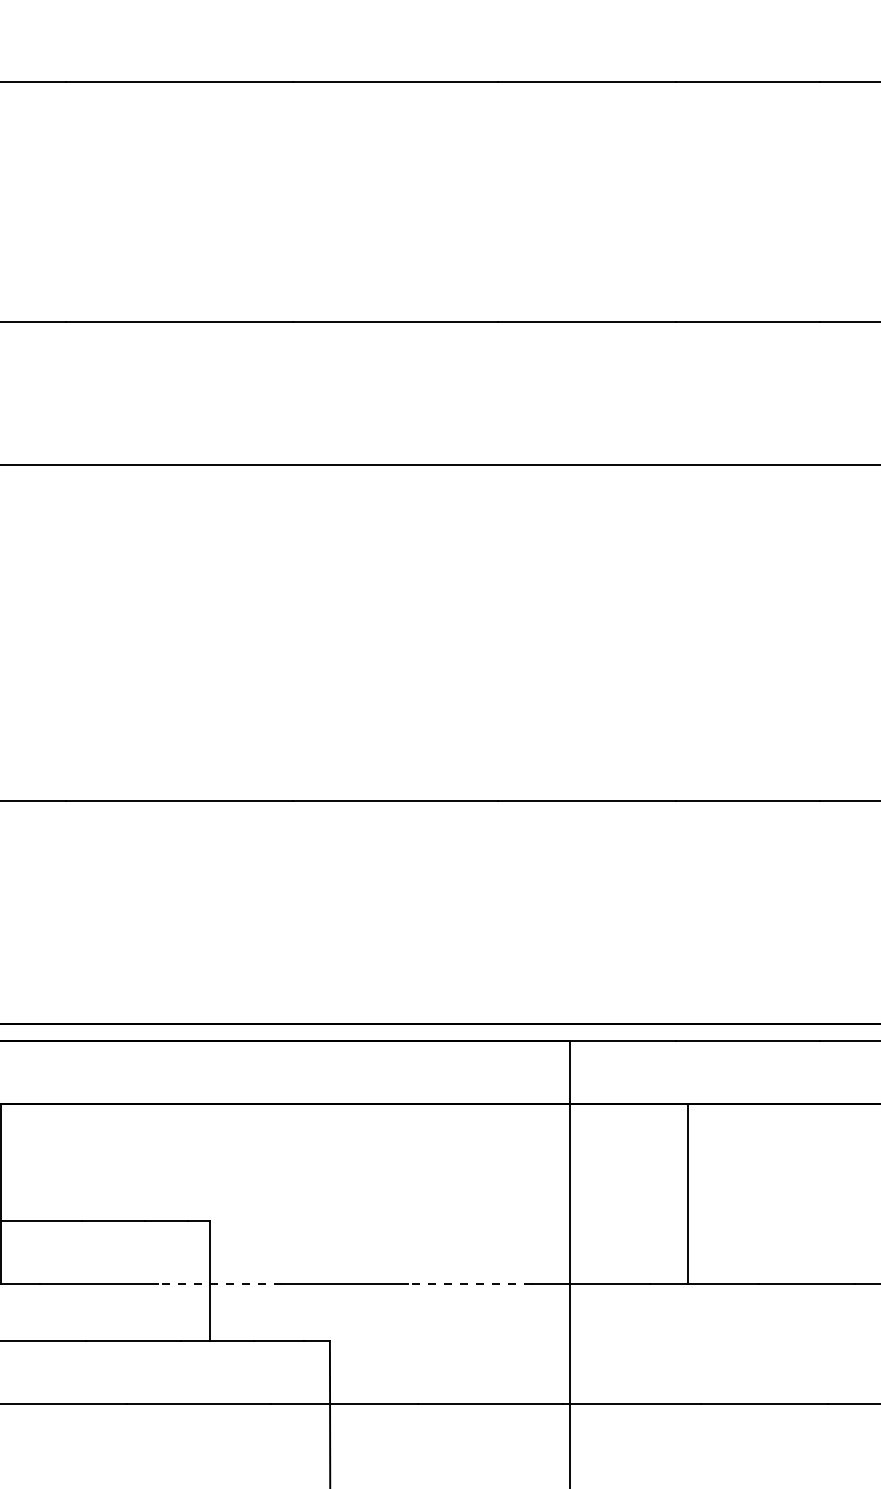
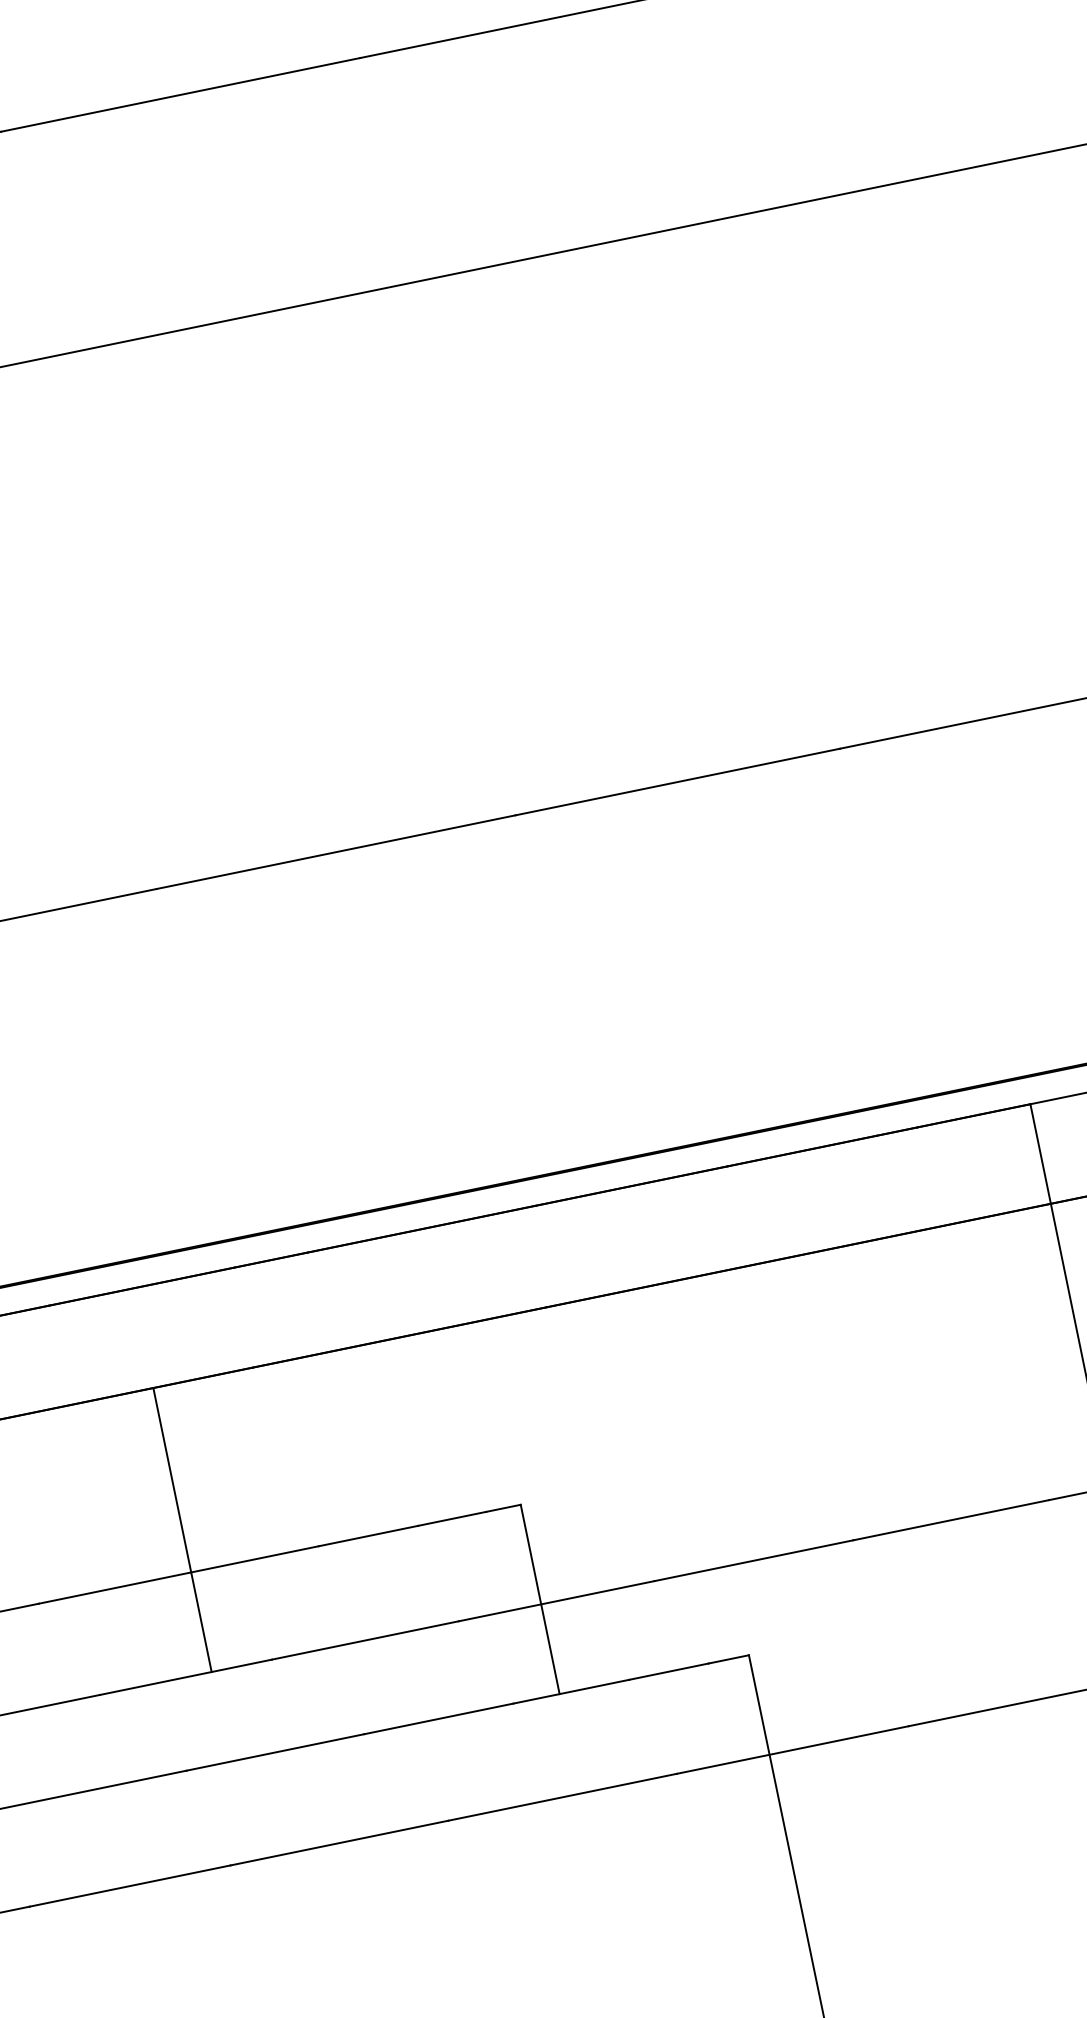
line: (219, 1284) -> (556, 1601), dashed -> solid
line: (469, 1284) -> (951, 1520), dashed -> solid

